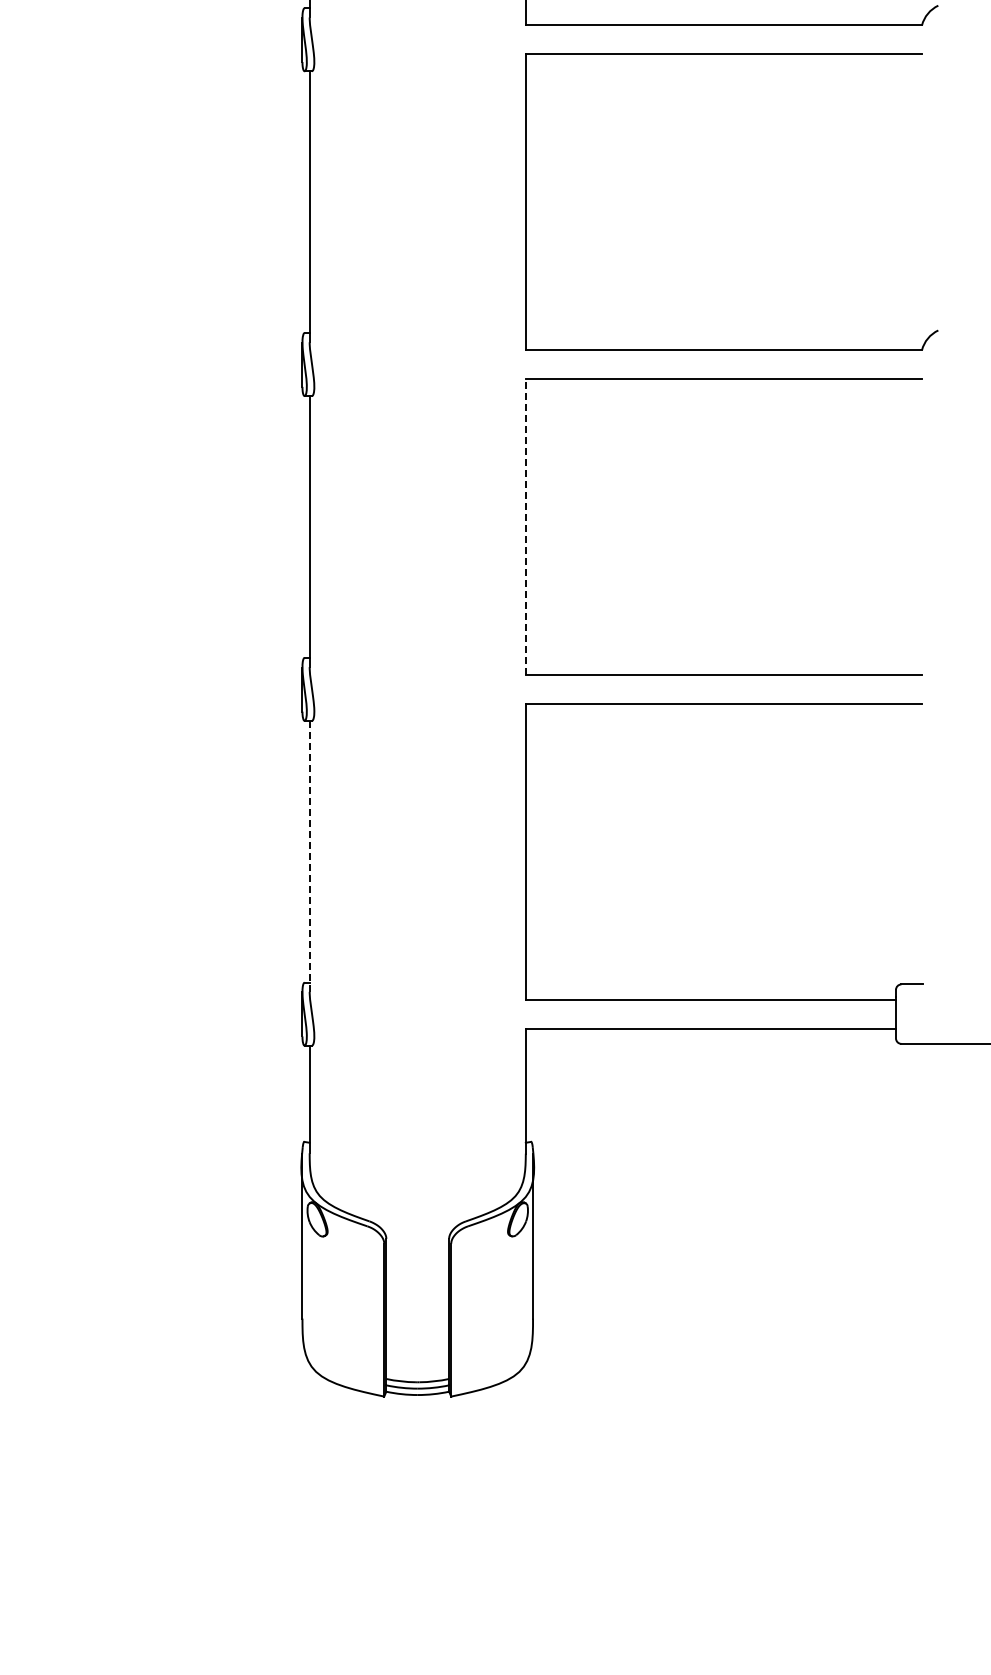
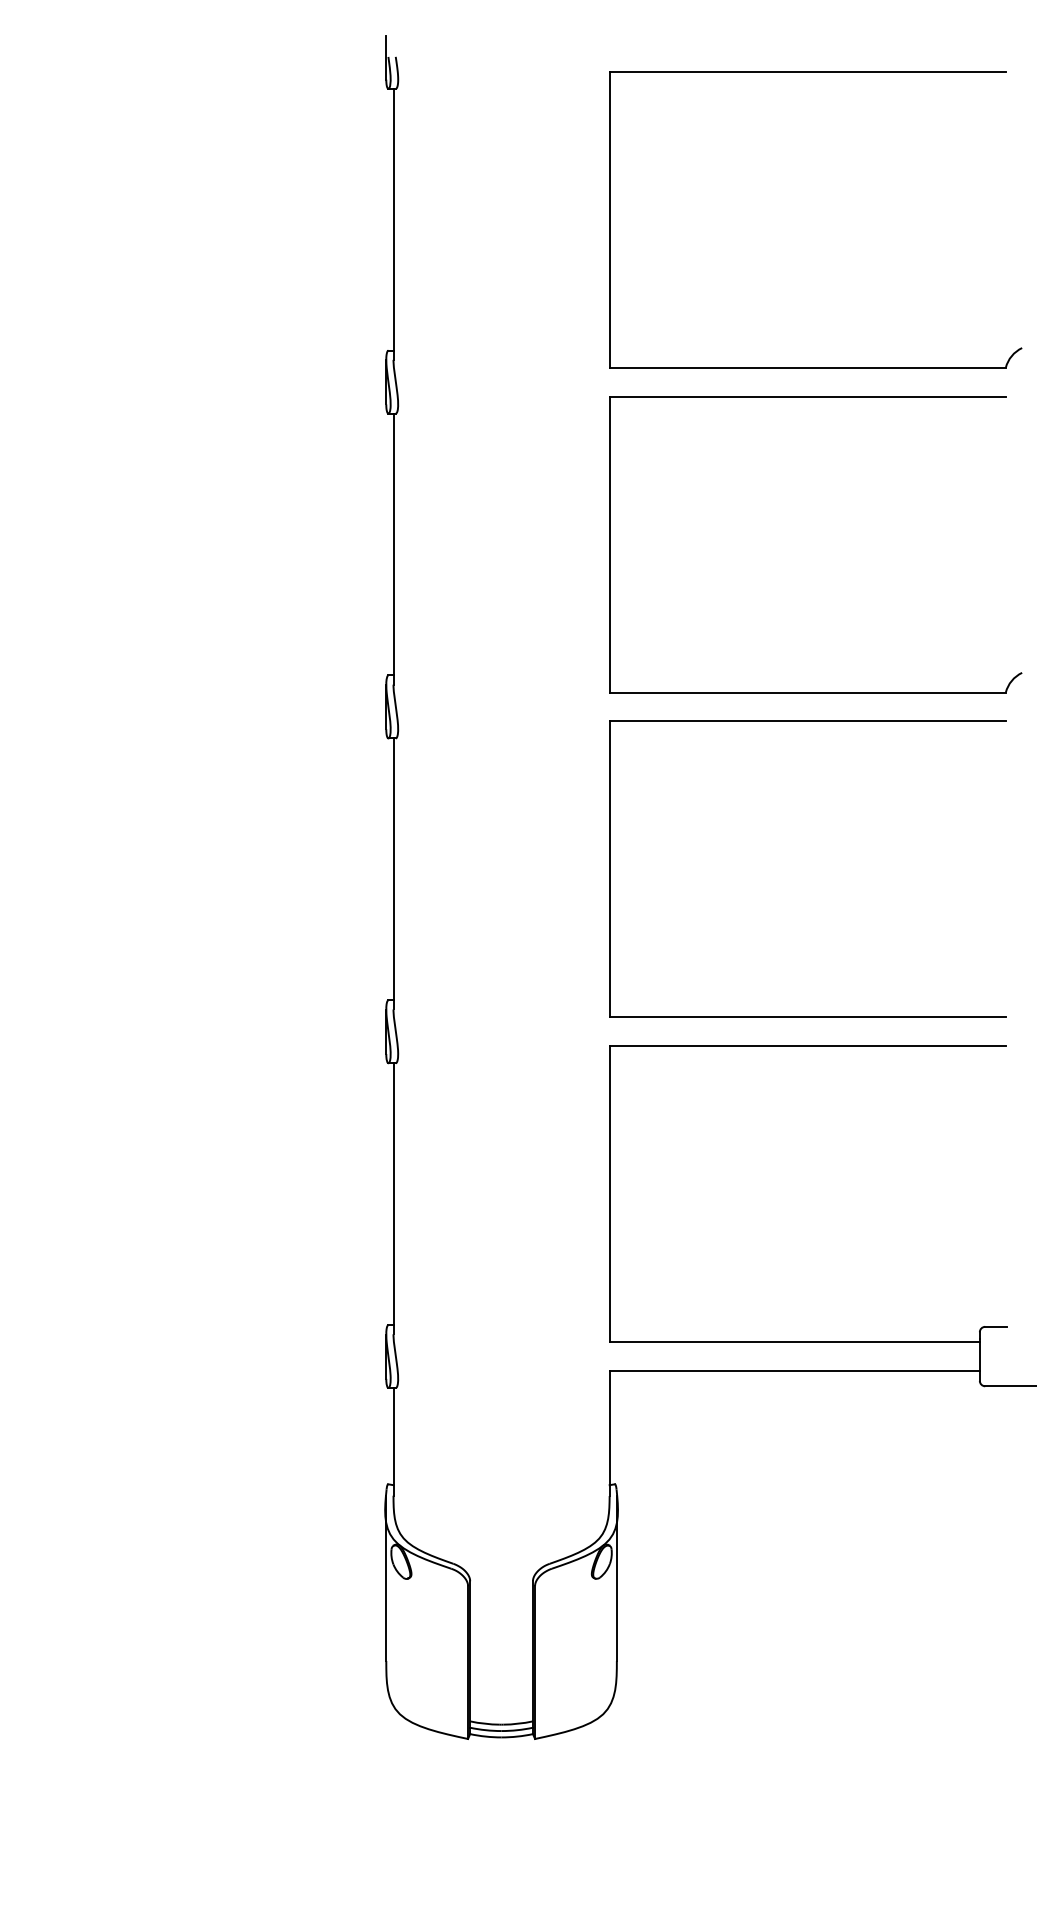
line: (525, 527) -> (609, 869), dashed -> solid
line: (309, 856) -> (393, 1198), dashed -> solid

